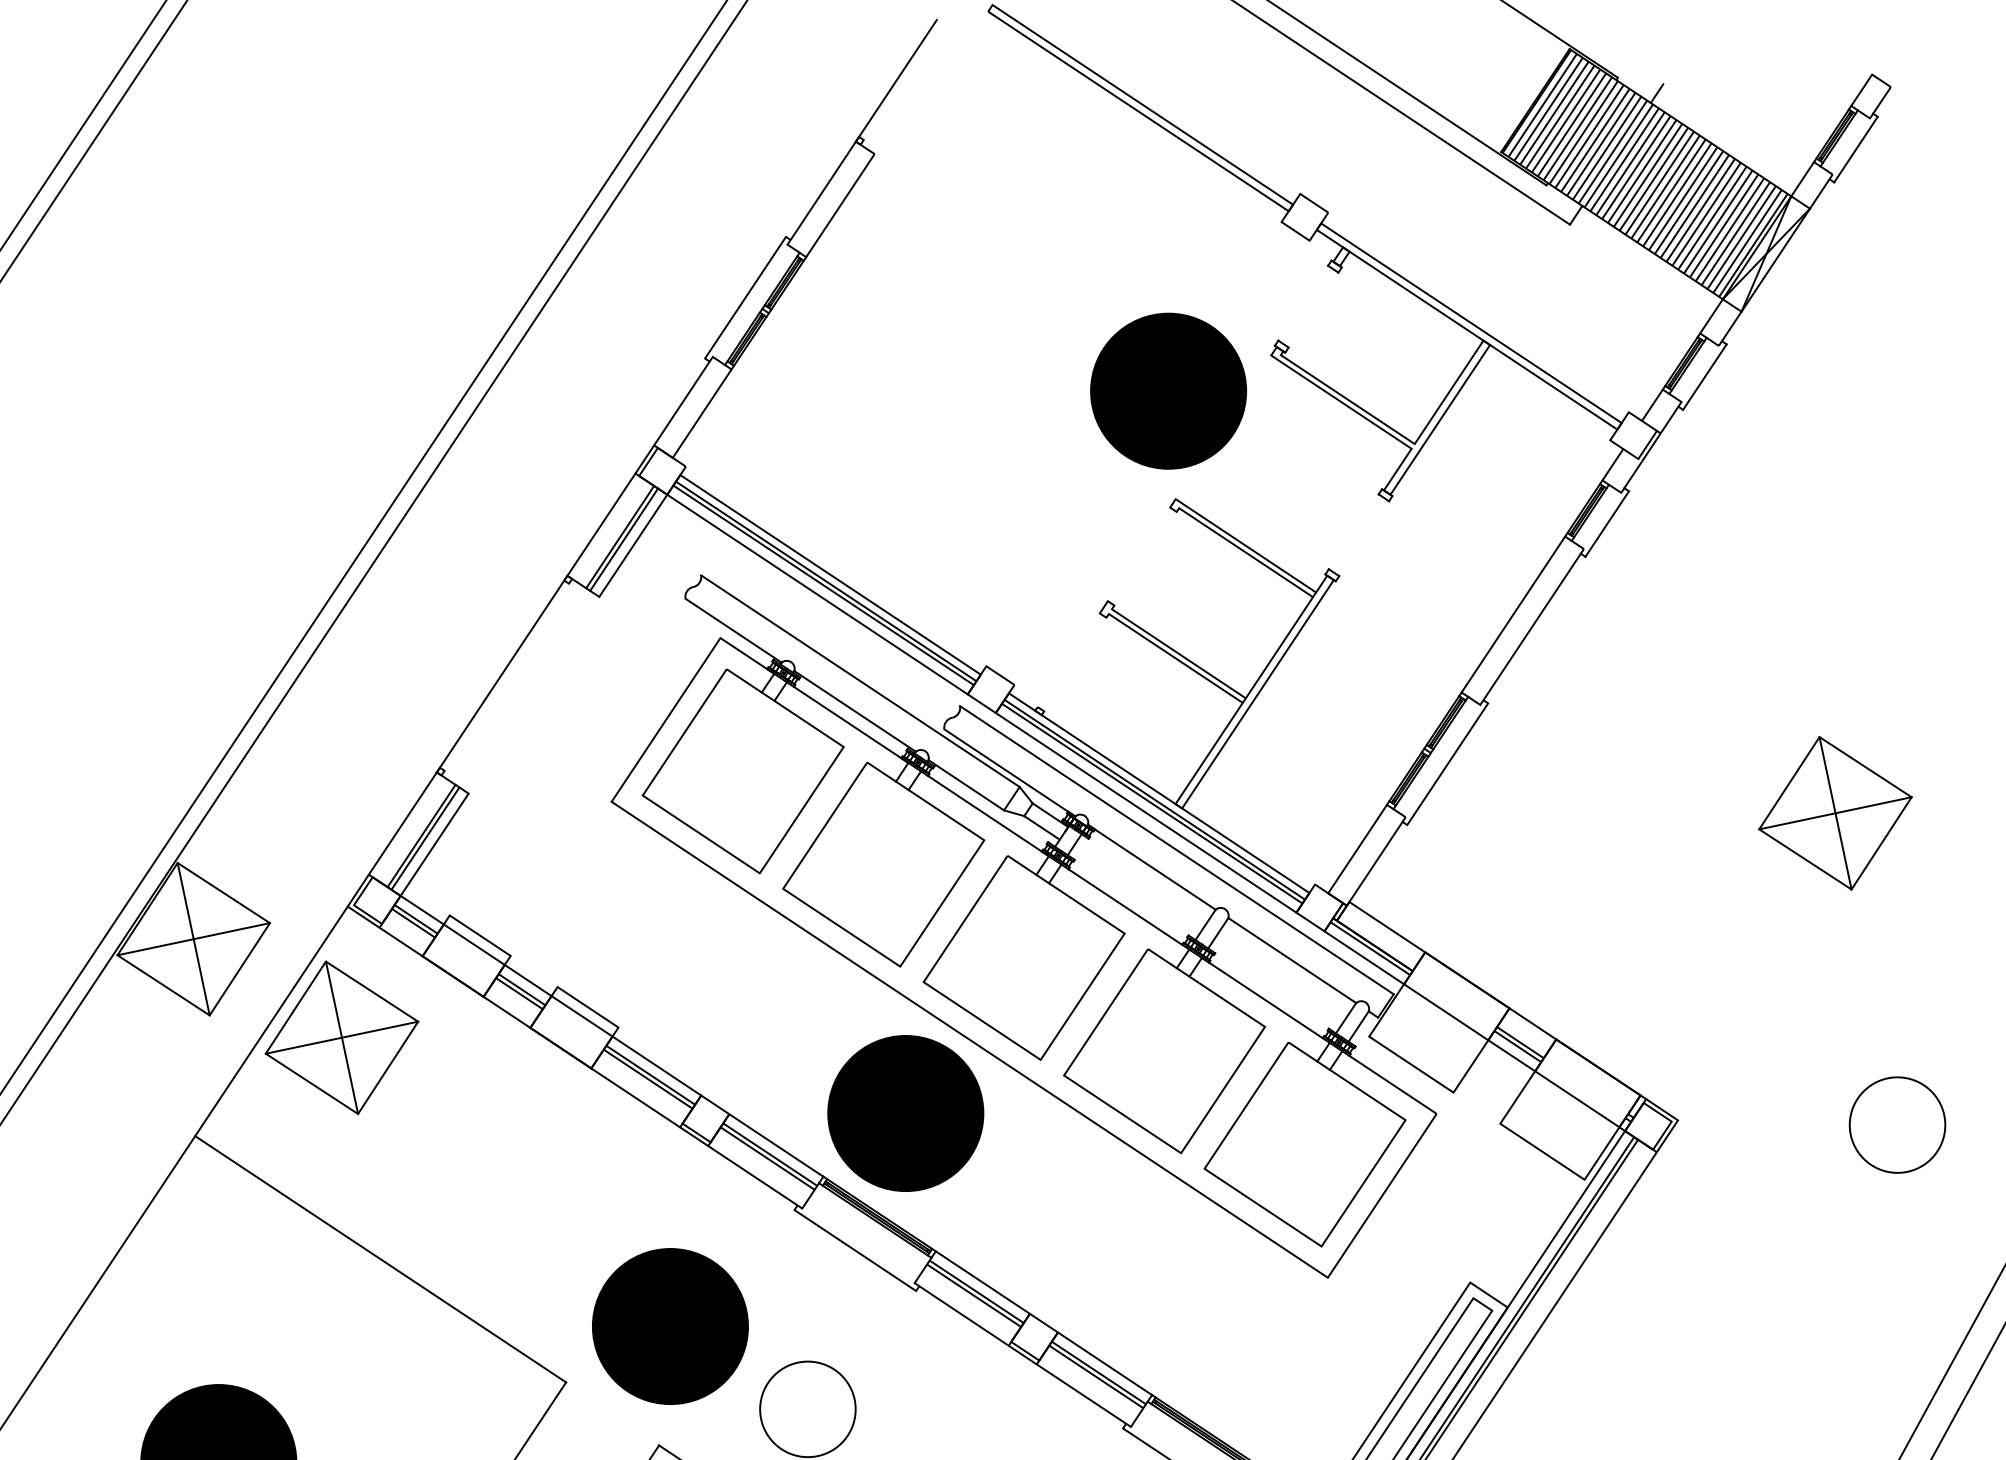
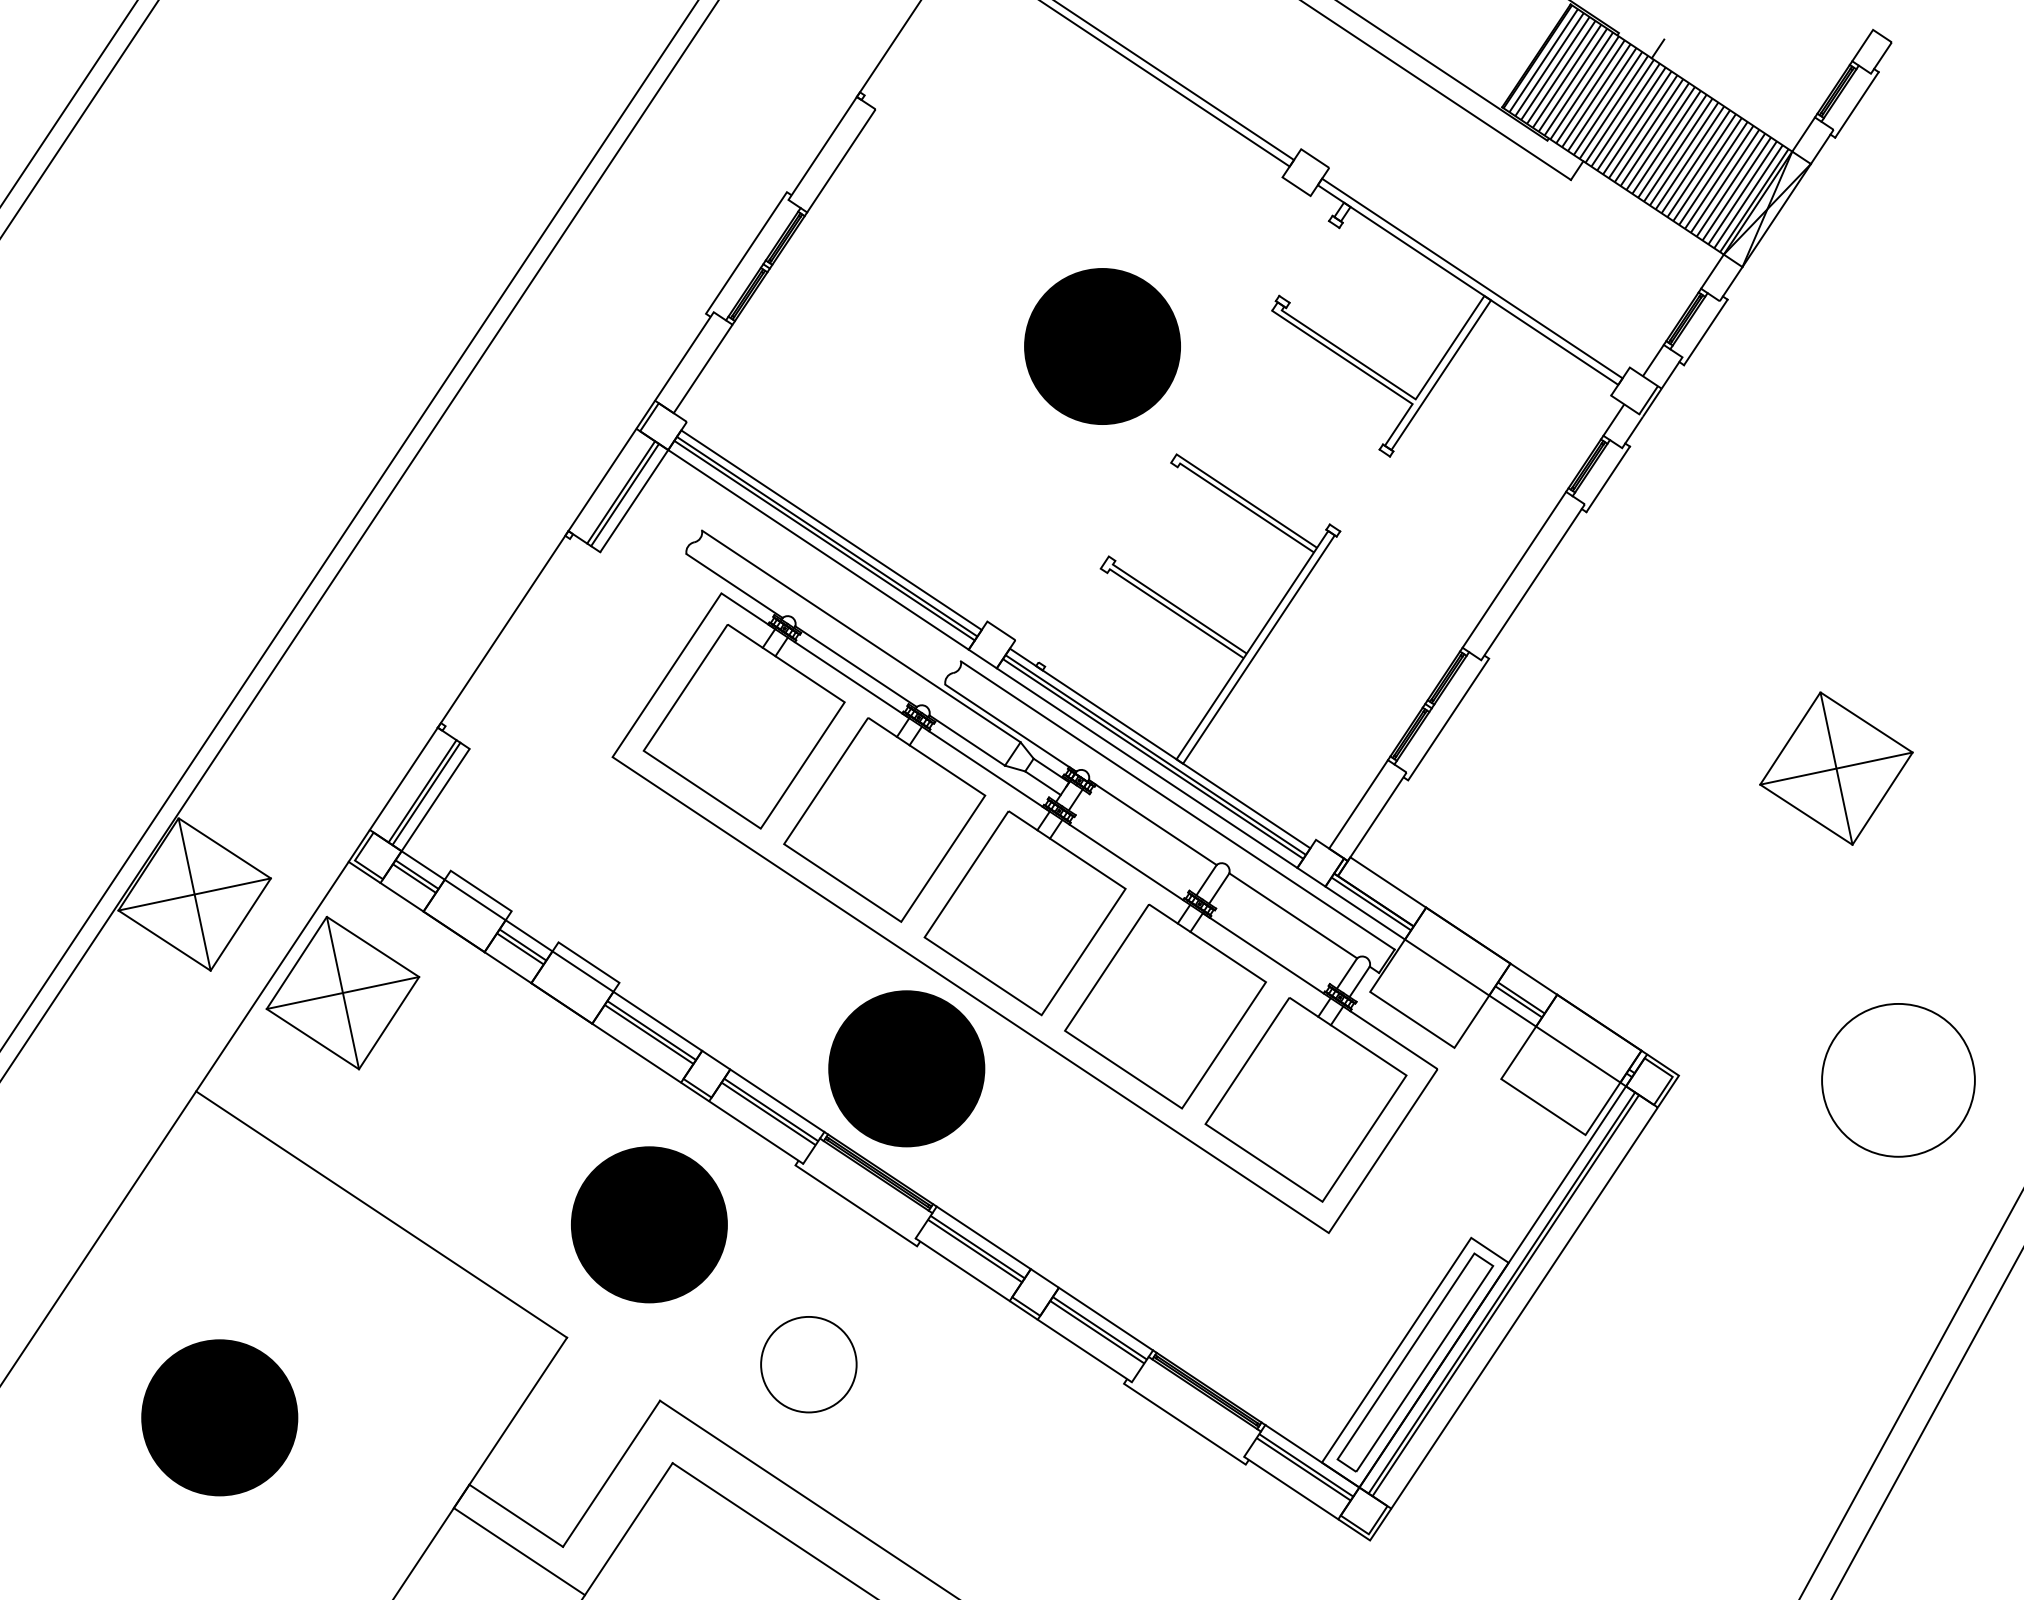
part: (1168, 391) -> (1102, 346), moved
circle: (1897, 1125) -> (1898, 1080), size x1.6
part: (670, 1326) -> (649, 1224), moved

